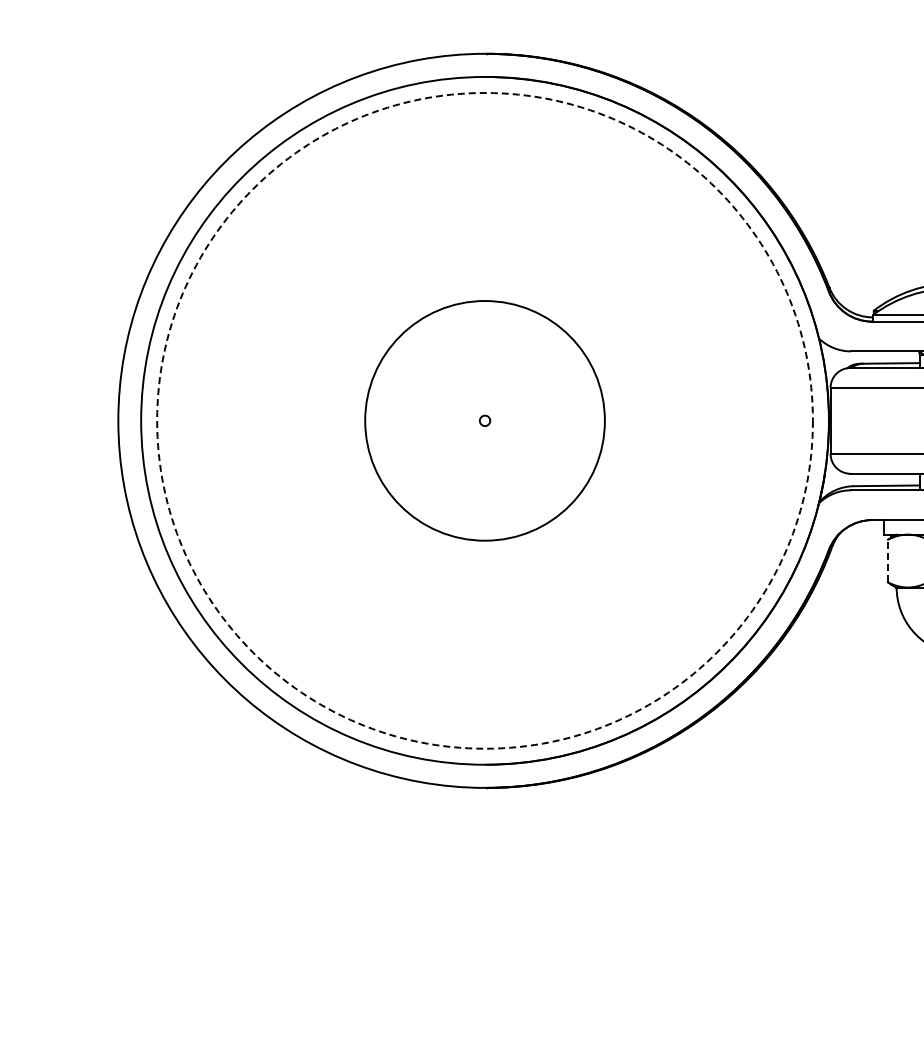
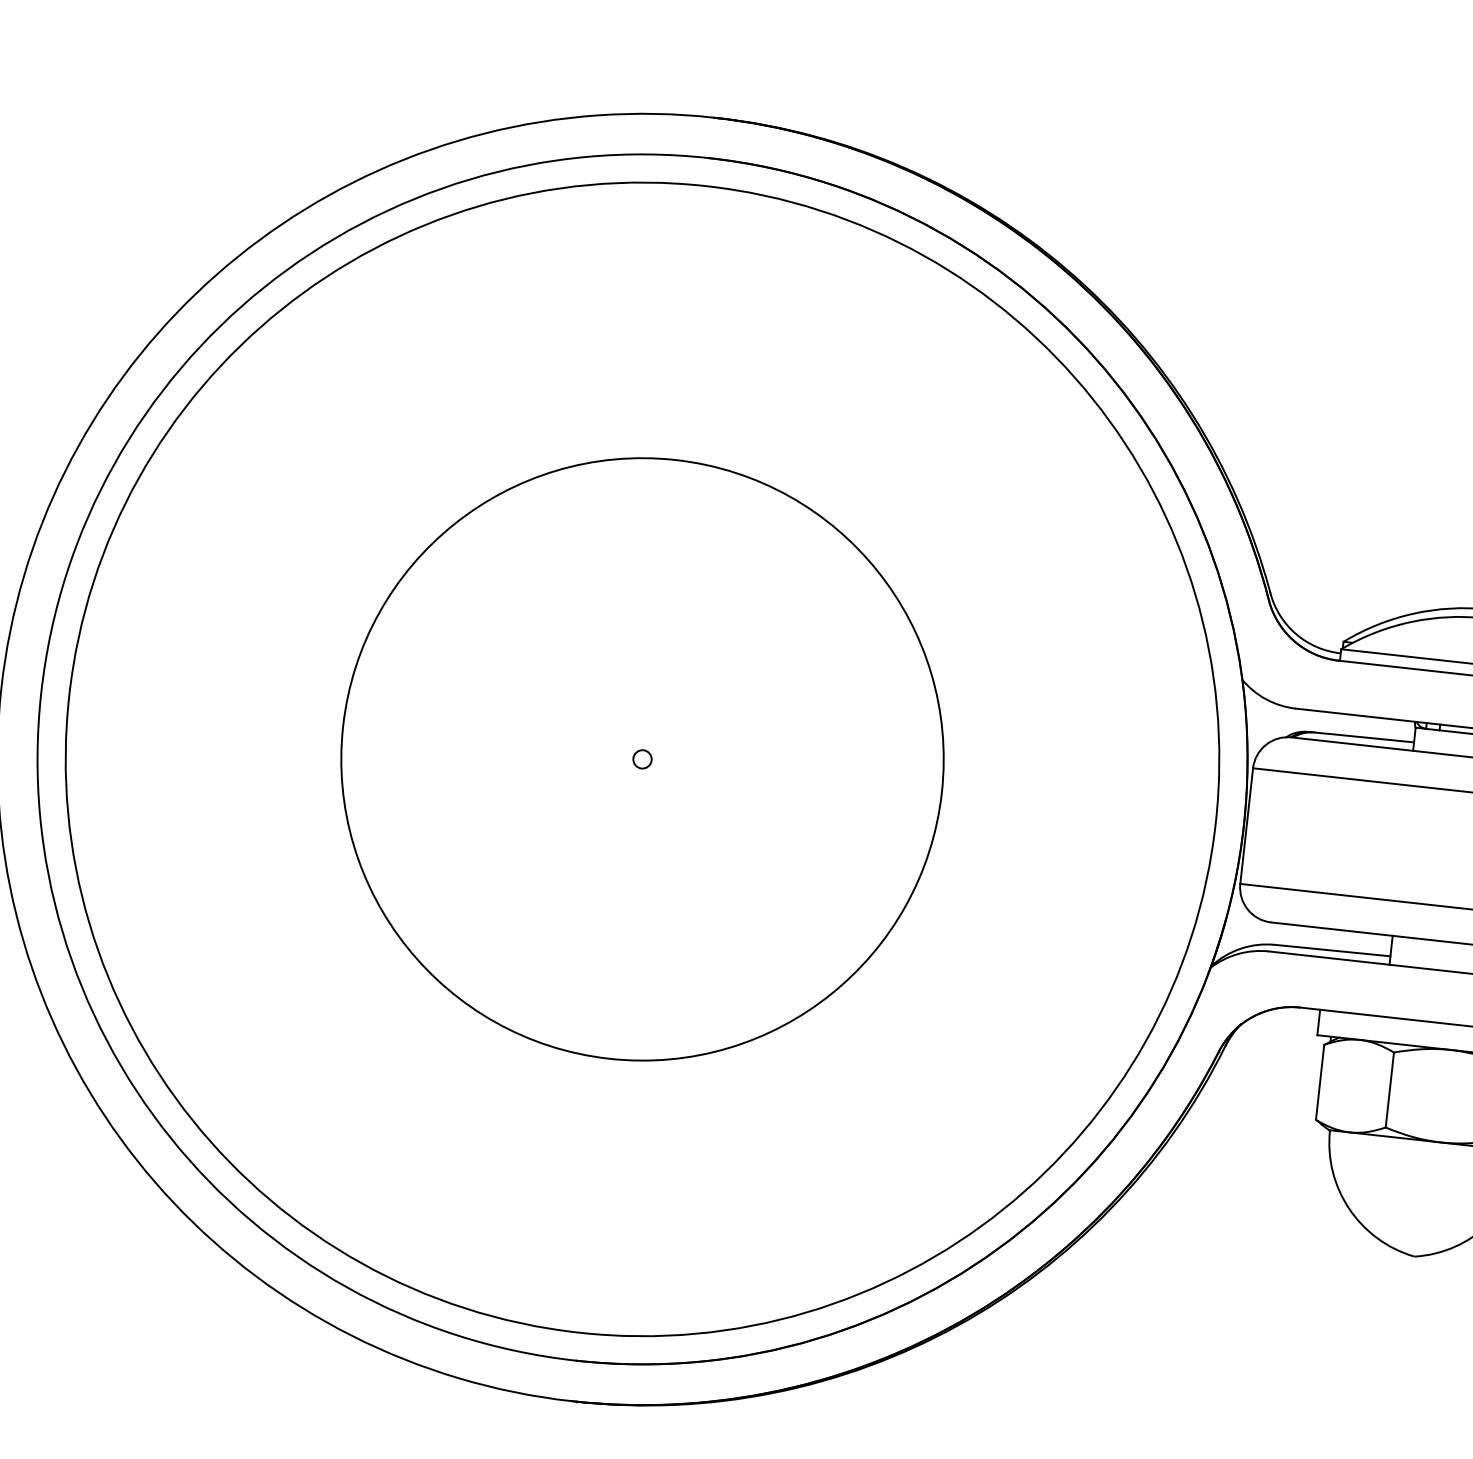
circle: (484, 420) -> (641, 758), dashed -> solid
circle: (484, 420) -> (641, 758), size x1.43
line: (888, 560) -> (1320, 1081), dashed -> solid

